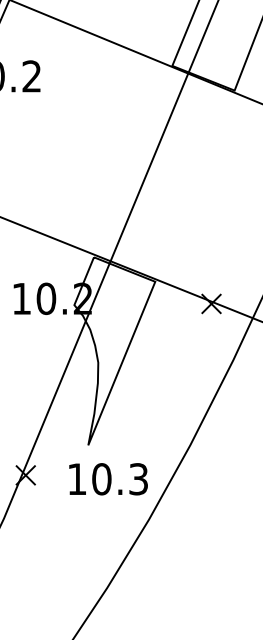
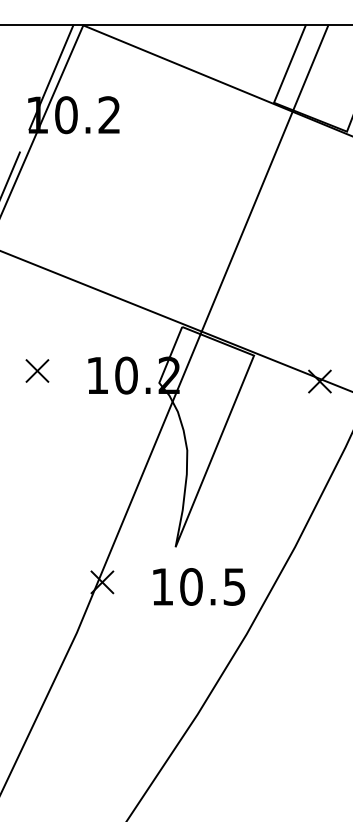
text: (138, 478) -> (234, 586), 10.3 -> 10.5

